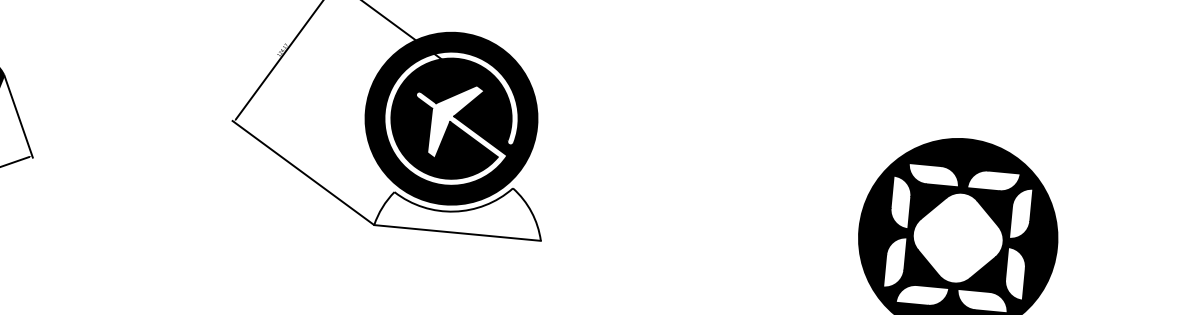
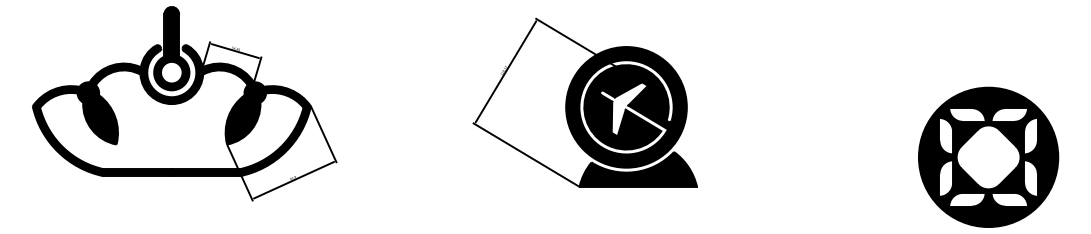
fill: (460, 208) -> (638, 169), added

